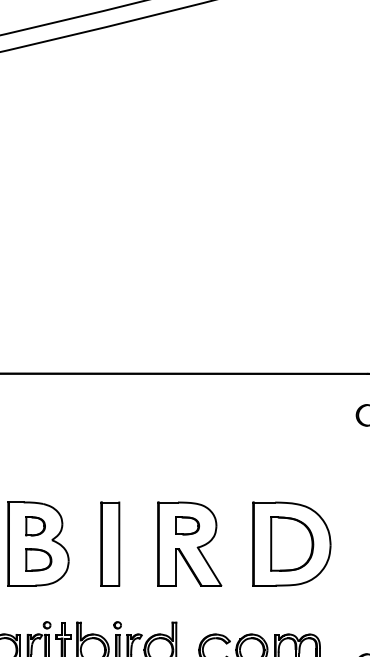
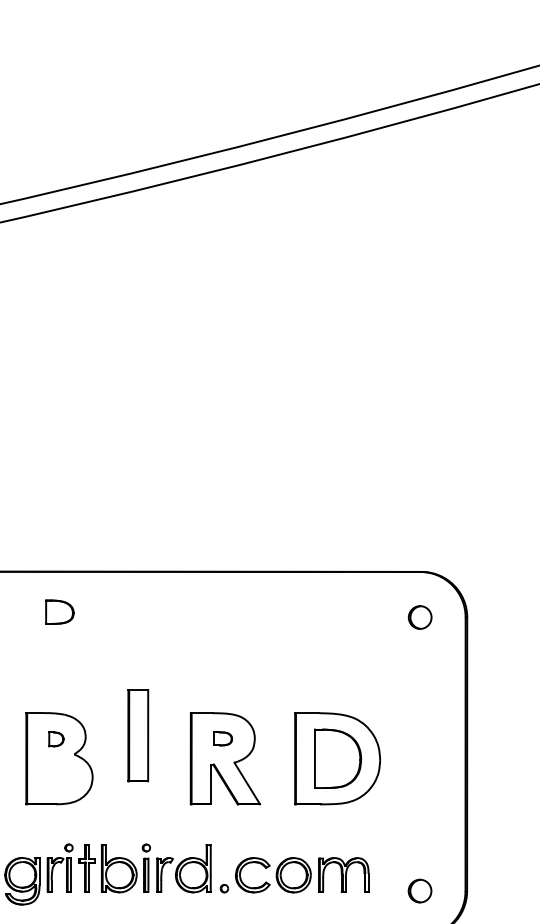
part: (187, 525) -> (223, 738), size x0.7
part: (35, 526) -> (56, 739), size x0.7
part: (110, 543) -> (138, 735), moved
part: (38, 559) -> (59, 611), moved

